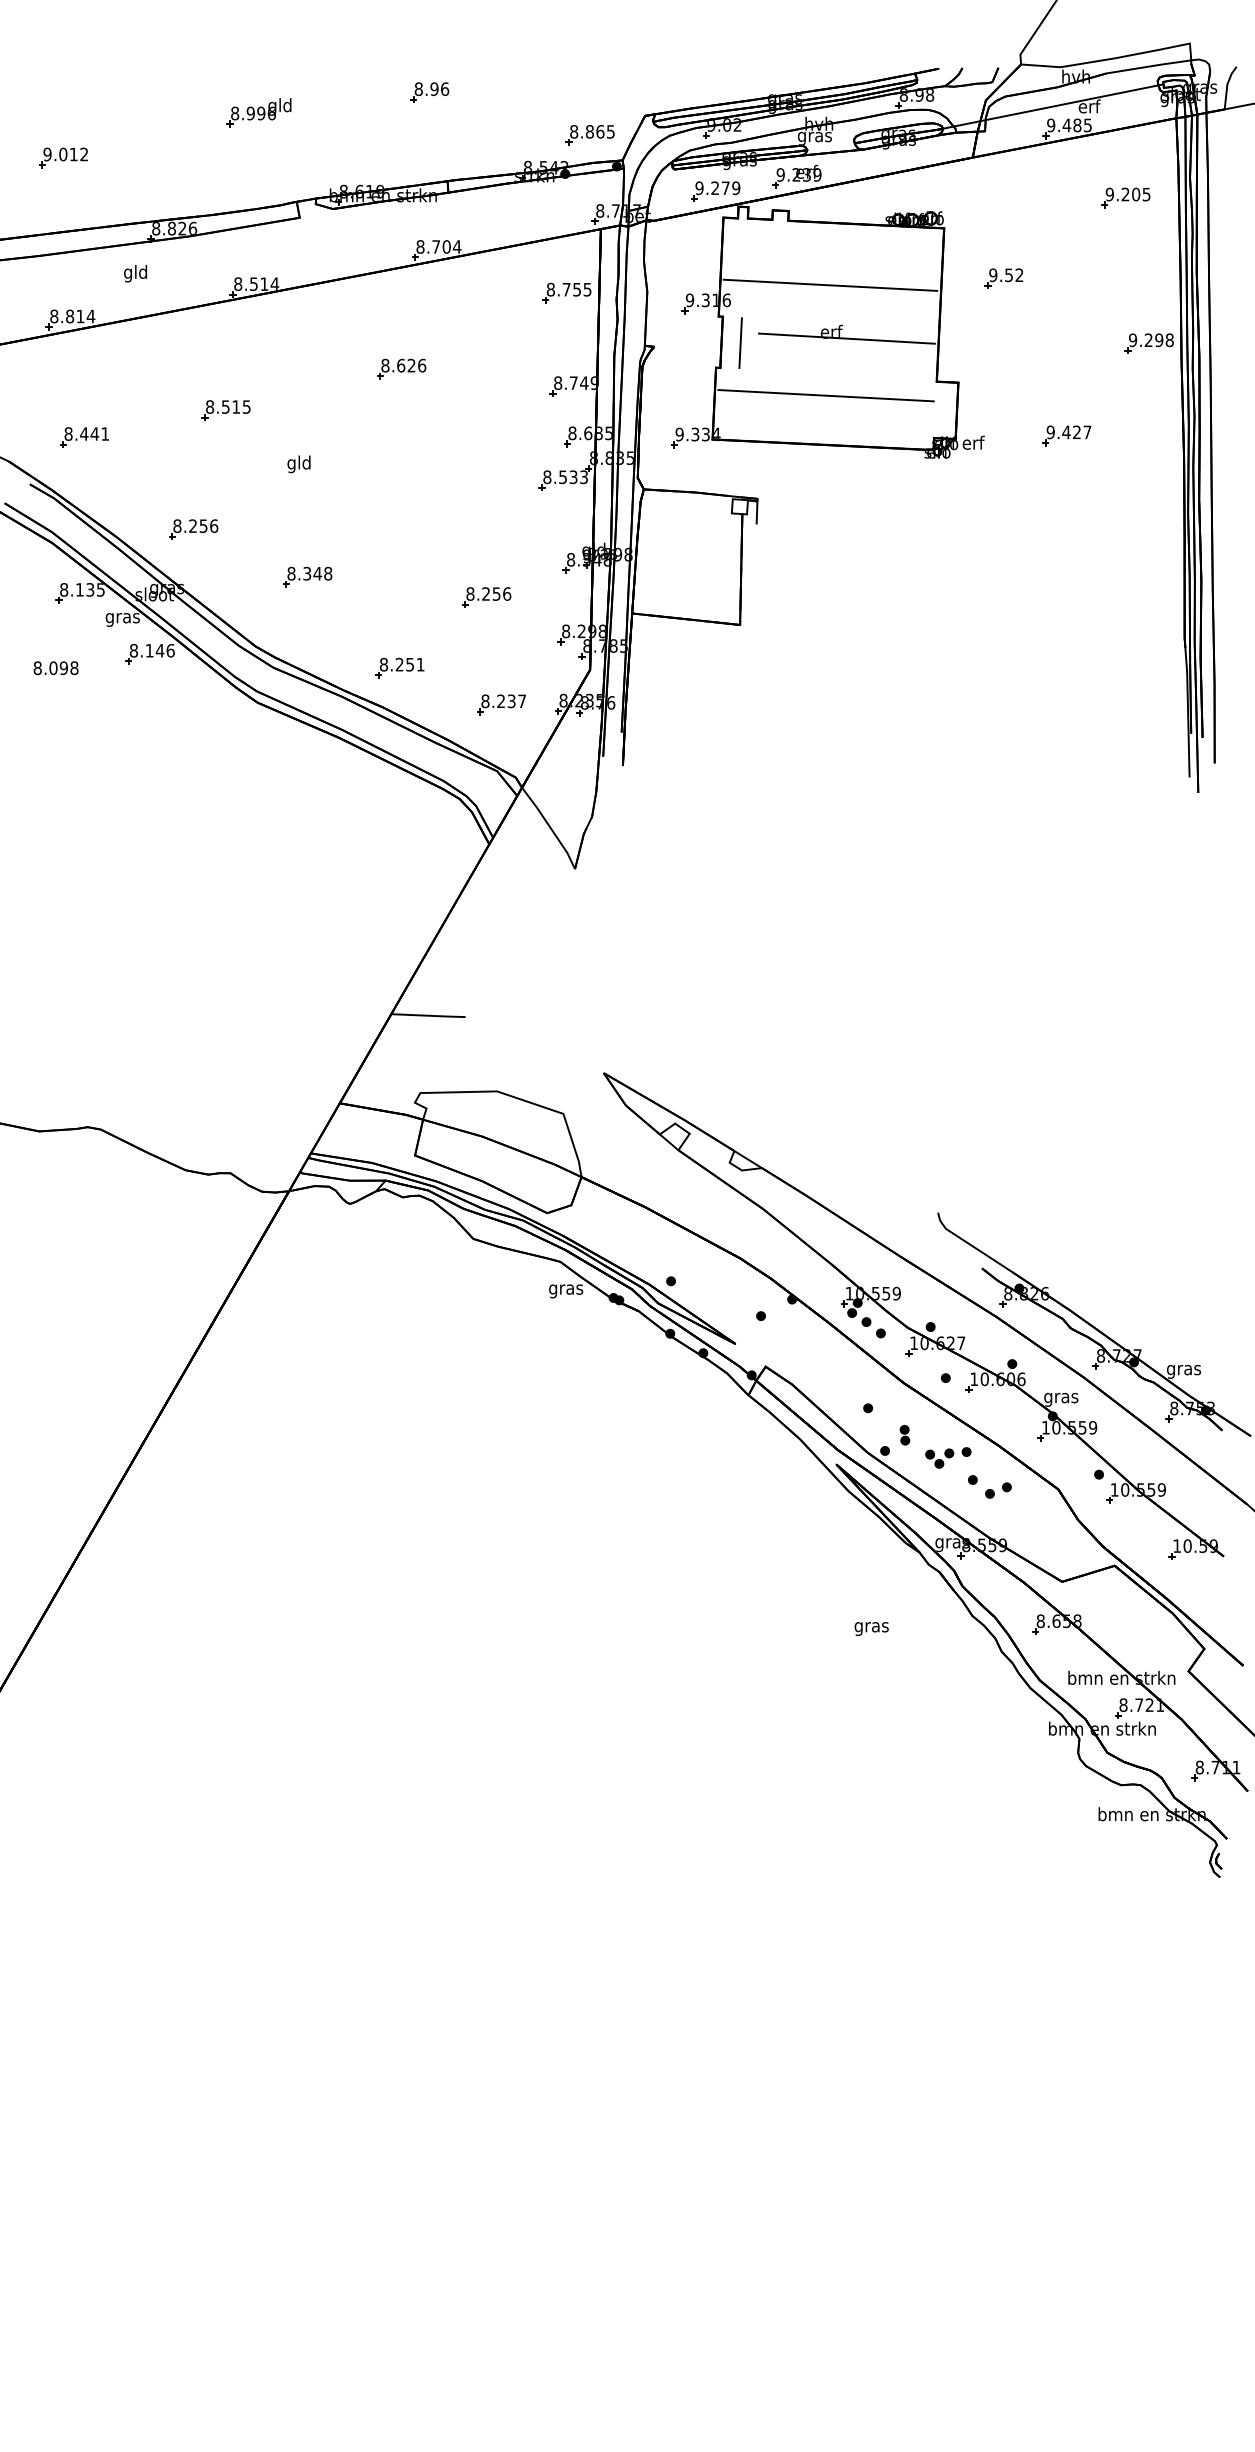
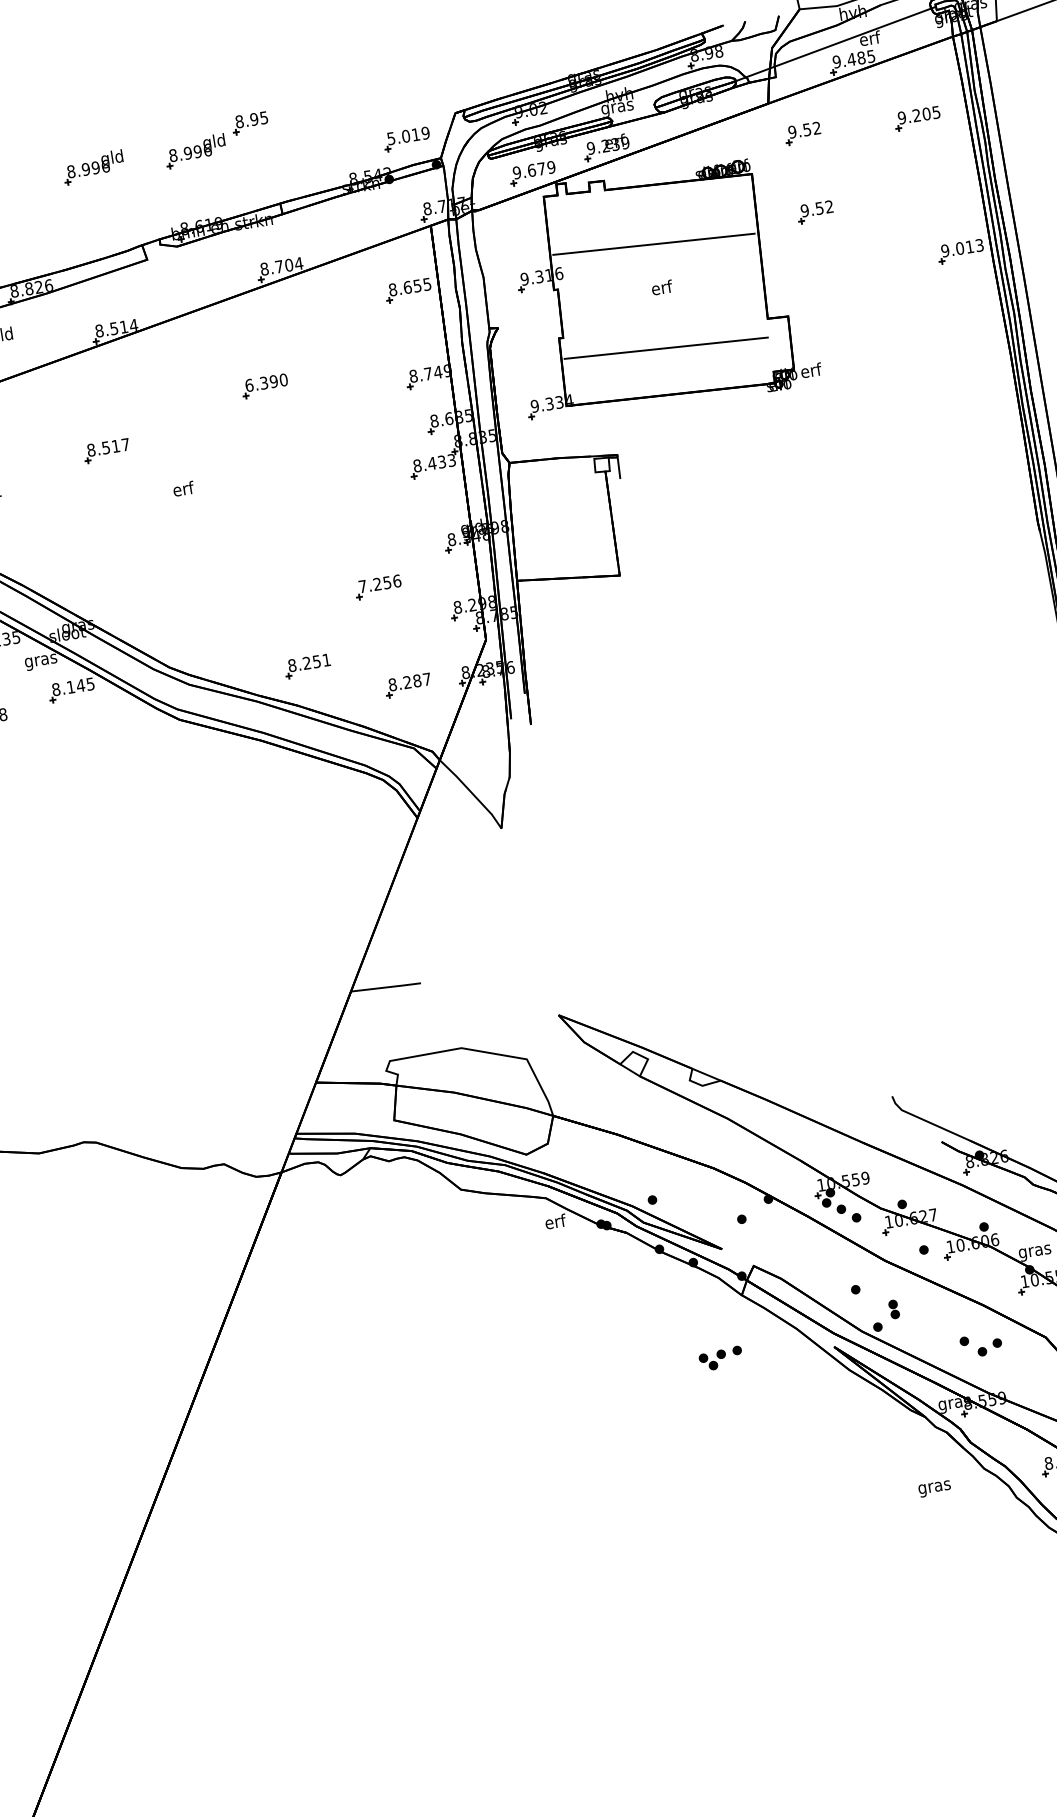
text: (445, 88) -> (264, 117), 8.96 -> 8.95
part: (367, 112) -> (195, 151), added
text: (592, 131) -> (408, 135), 8.865 -> 5.019
text: (715, 188) -> (532, 170), 9.279 -> 9.679
part: (1003, 194) -> (802, 133), added
text: (566, 289) -> (407, 287), 8.755 -> 8.655
line: (846, 338) -> (676, 291), removed
text: (1158, 340) -> (969, 247), 9.298 -> 9.013
line: (740, 343) -> (578, 312), removed
text: (403, 365) -> (266, 382), 8.626 -> 6.390
text: (246, 406) -> (125, 444), 8.515 -> 8.517
part: (1066, 435) -> (897, 349), removed
text: (298, 464) -> (182, 490), gld -> erf
text: (562, 477) -> (431, 463), 8.533 -> 8.433
part: (193, 529) -> (94, 567), removed
part: (307, 576) -> (207, 594), removed
text: (470, 593) -> (362, 586), 8.256 -> 7.256
text: (170, 650) -> (90, 683), 8.146 -> 8.145
text: (511, 701) -> (417, 681), 8.237 -> 8.287
text: (566, 1289) -> (555, 1223), gras -> erf
part: (948, 1457) -> (721, 1358), moved
text: (871, 1628) -> (934, 1488), moved

